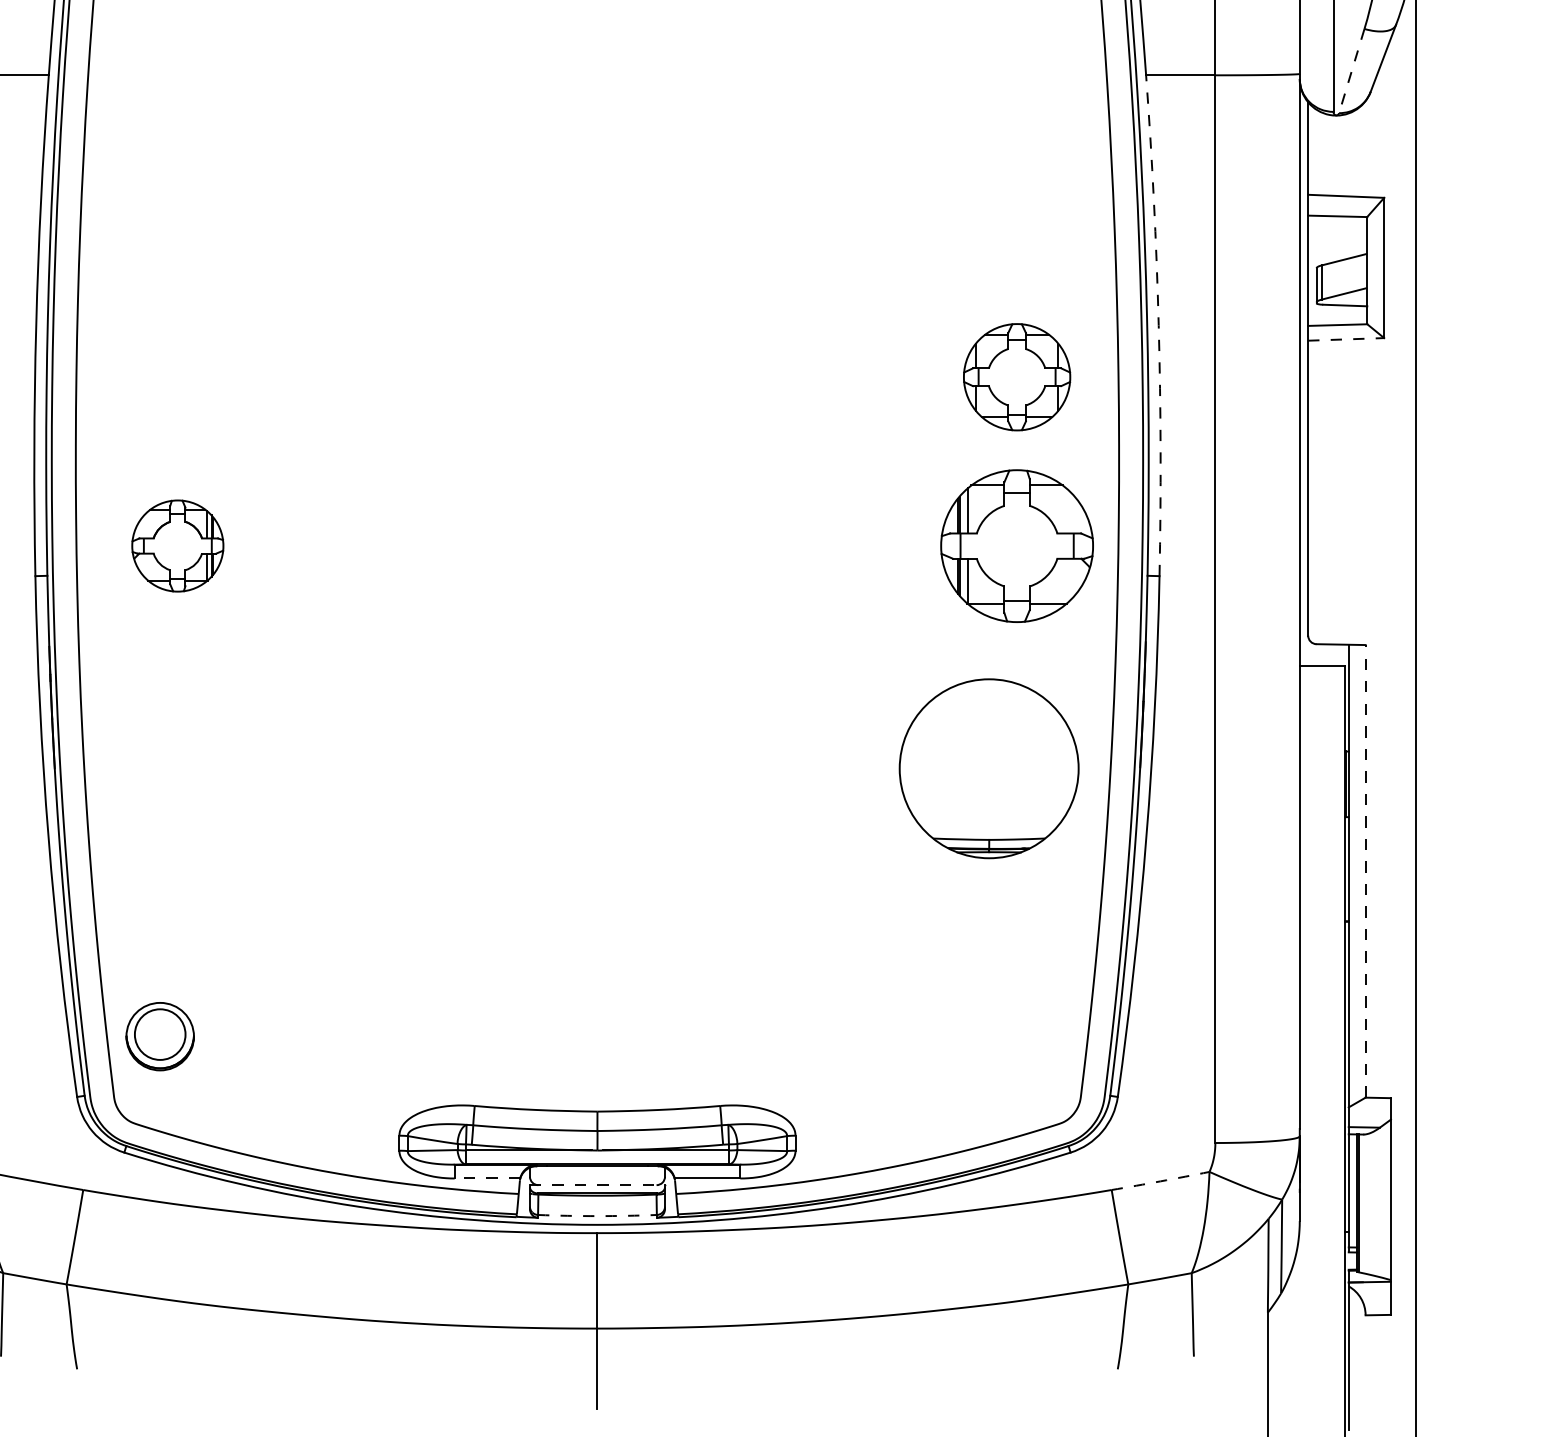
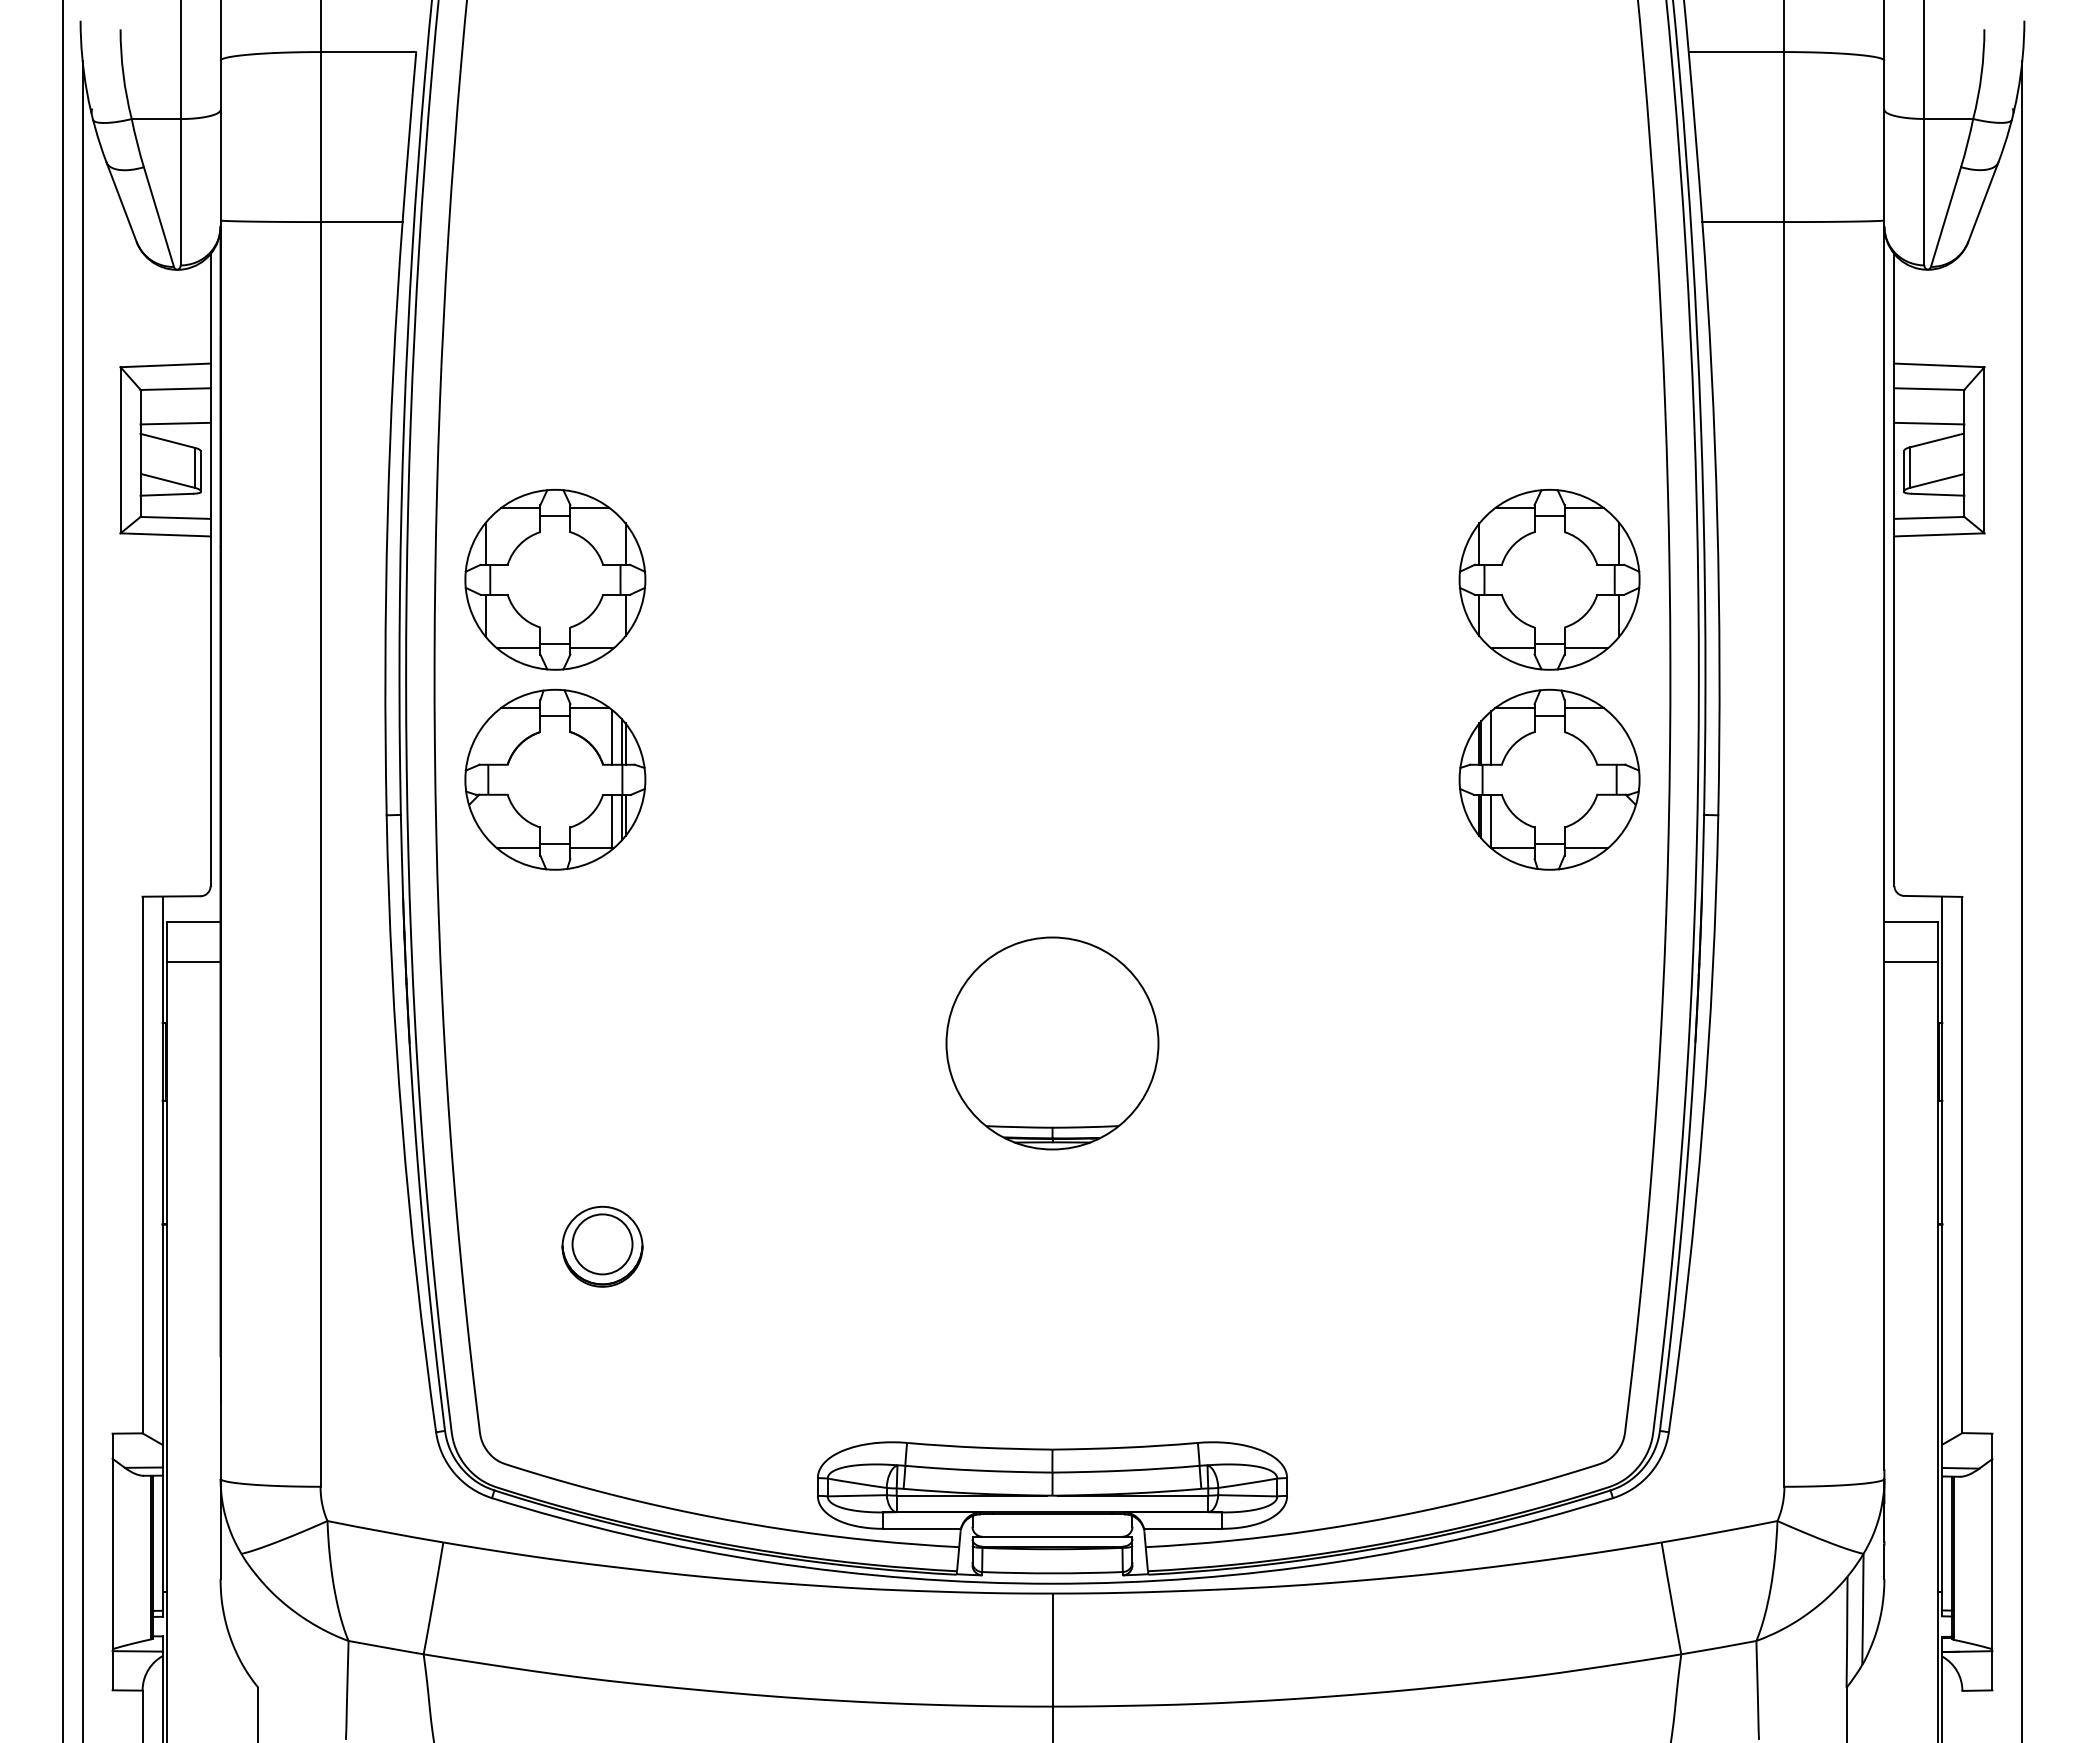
line: (1351, 71) -> (1945, 217), dashed -> solid
line: (1337, 245) -> (1929, 423), added
arc: (1158, 325) -> (1717, 518), dashed -> solid
line: (1346, 339) -> (1939, 534), dashed -> solid
part: (177, 377) -> (555, 579), added
part: (1017, 377) -> (1549, 579), size x1.43
part: (177, 545) -> (555, 779), size x1.67
line: (1322, 699) -> (1911, 961), added
part: (989, 768) -> (1052, 1043), moved
line: (1365, 870) -> (1962, 1164), dashed -> solid
part: (160, 1036) -> (602, 1246), moved
line: (487, 1178) -> (922, 1528), dashed -> solid
arc: (1160, 1181) -> (1719, 1532), dashed -> solid
line: (597, 1184) -> (1052, 1536), dashed -> solid
arc: (597, 1216) -> (1052, 1573), dashed -> solid

